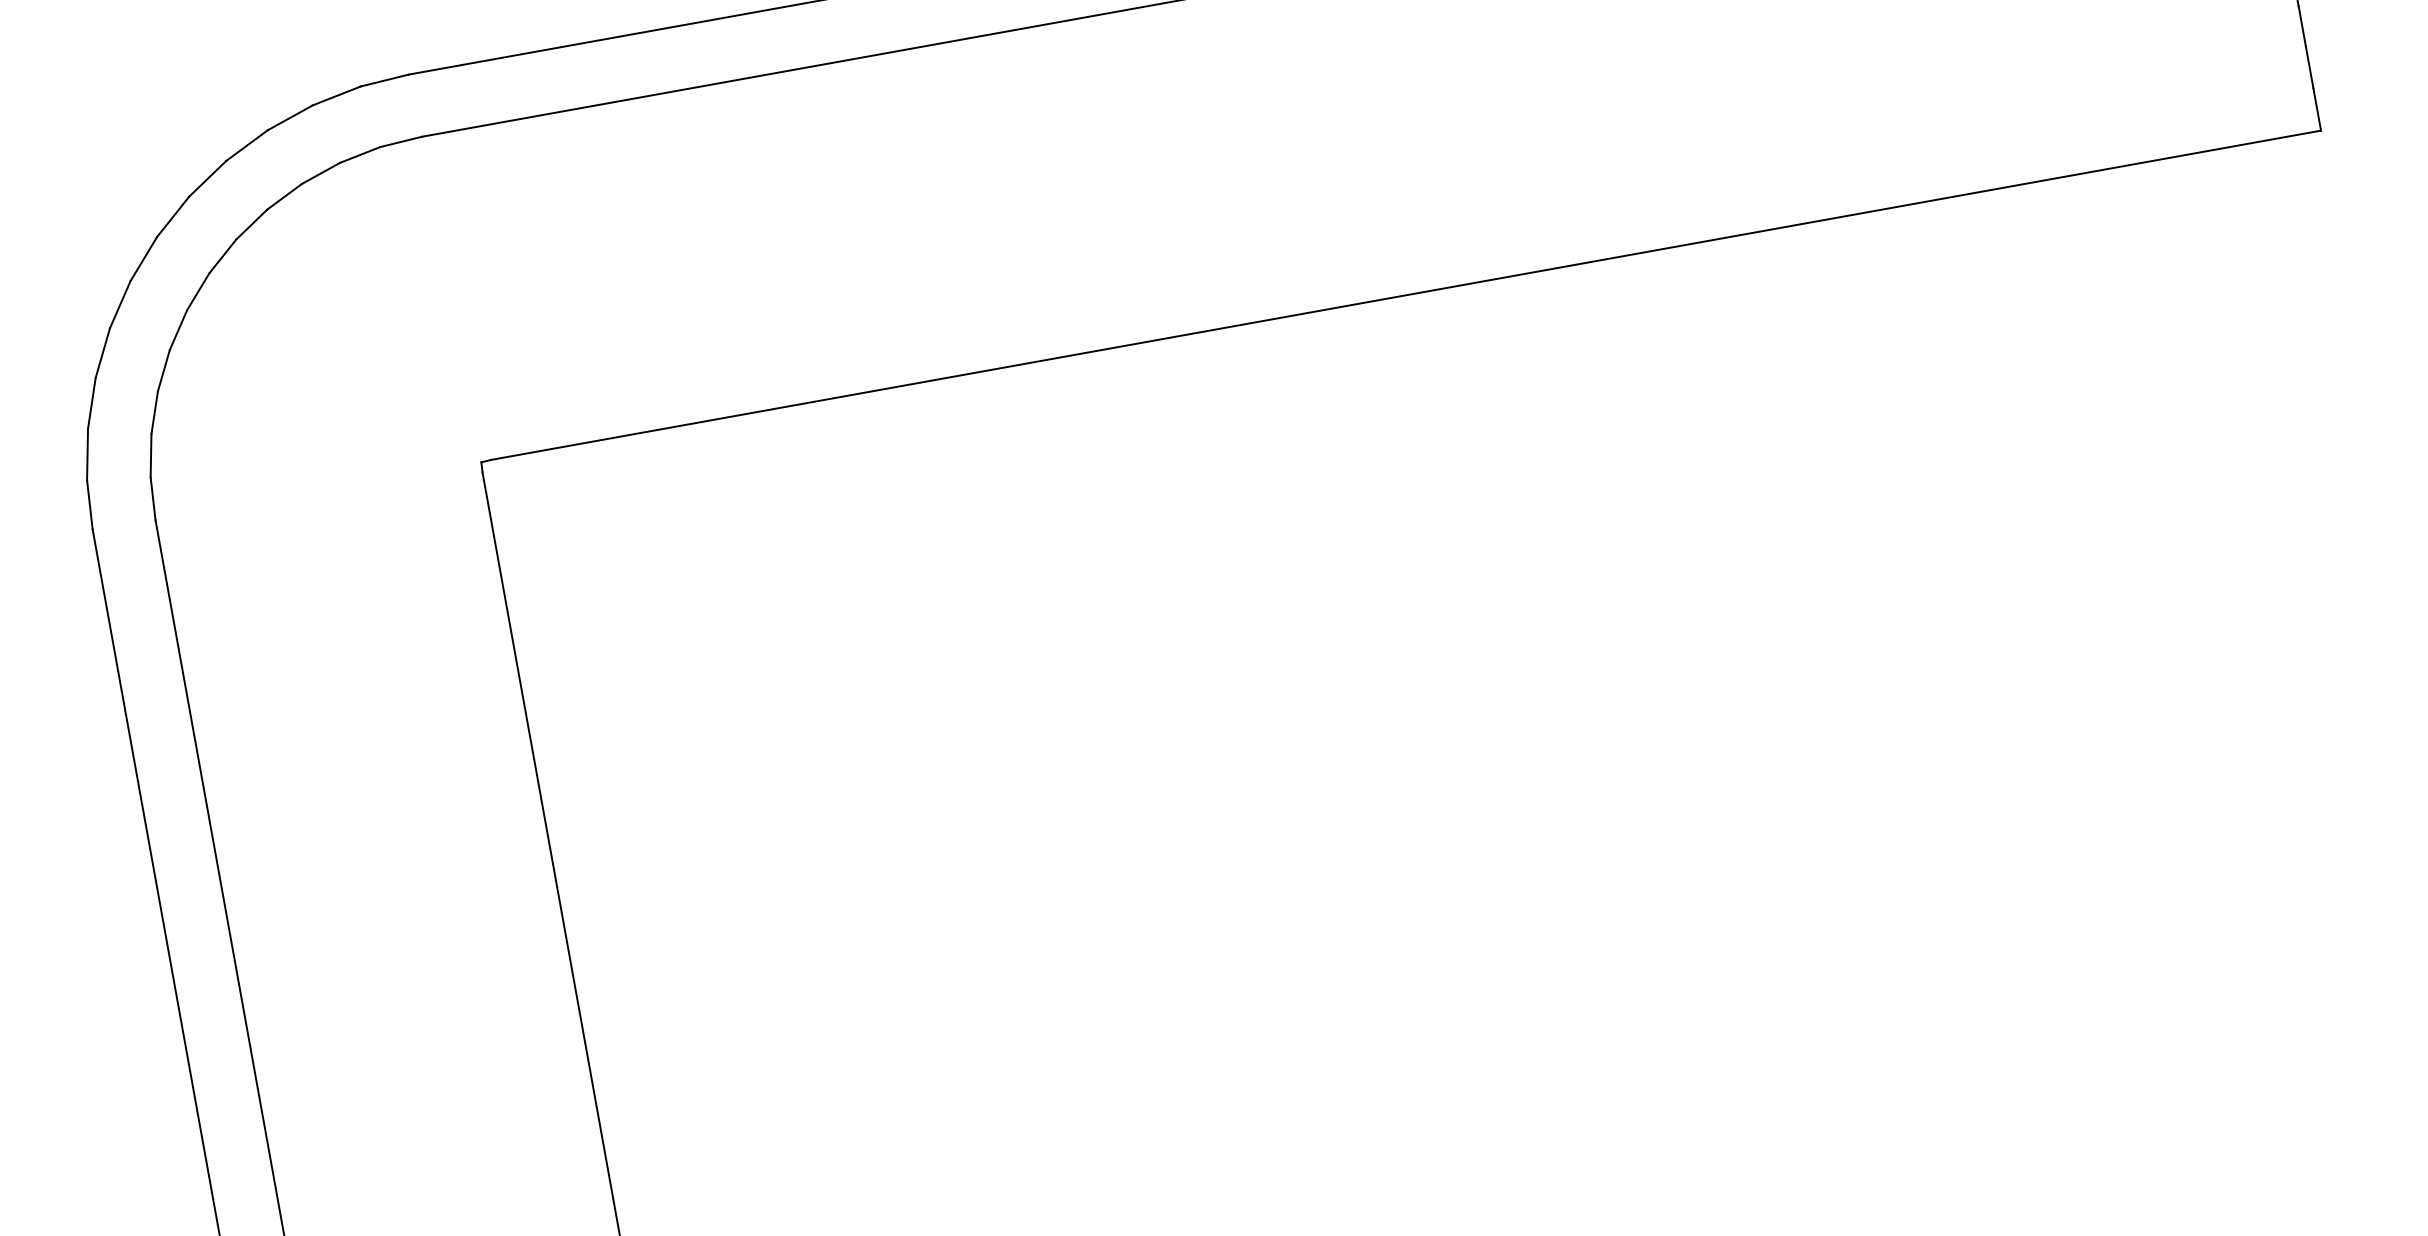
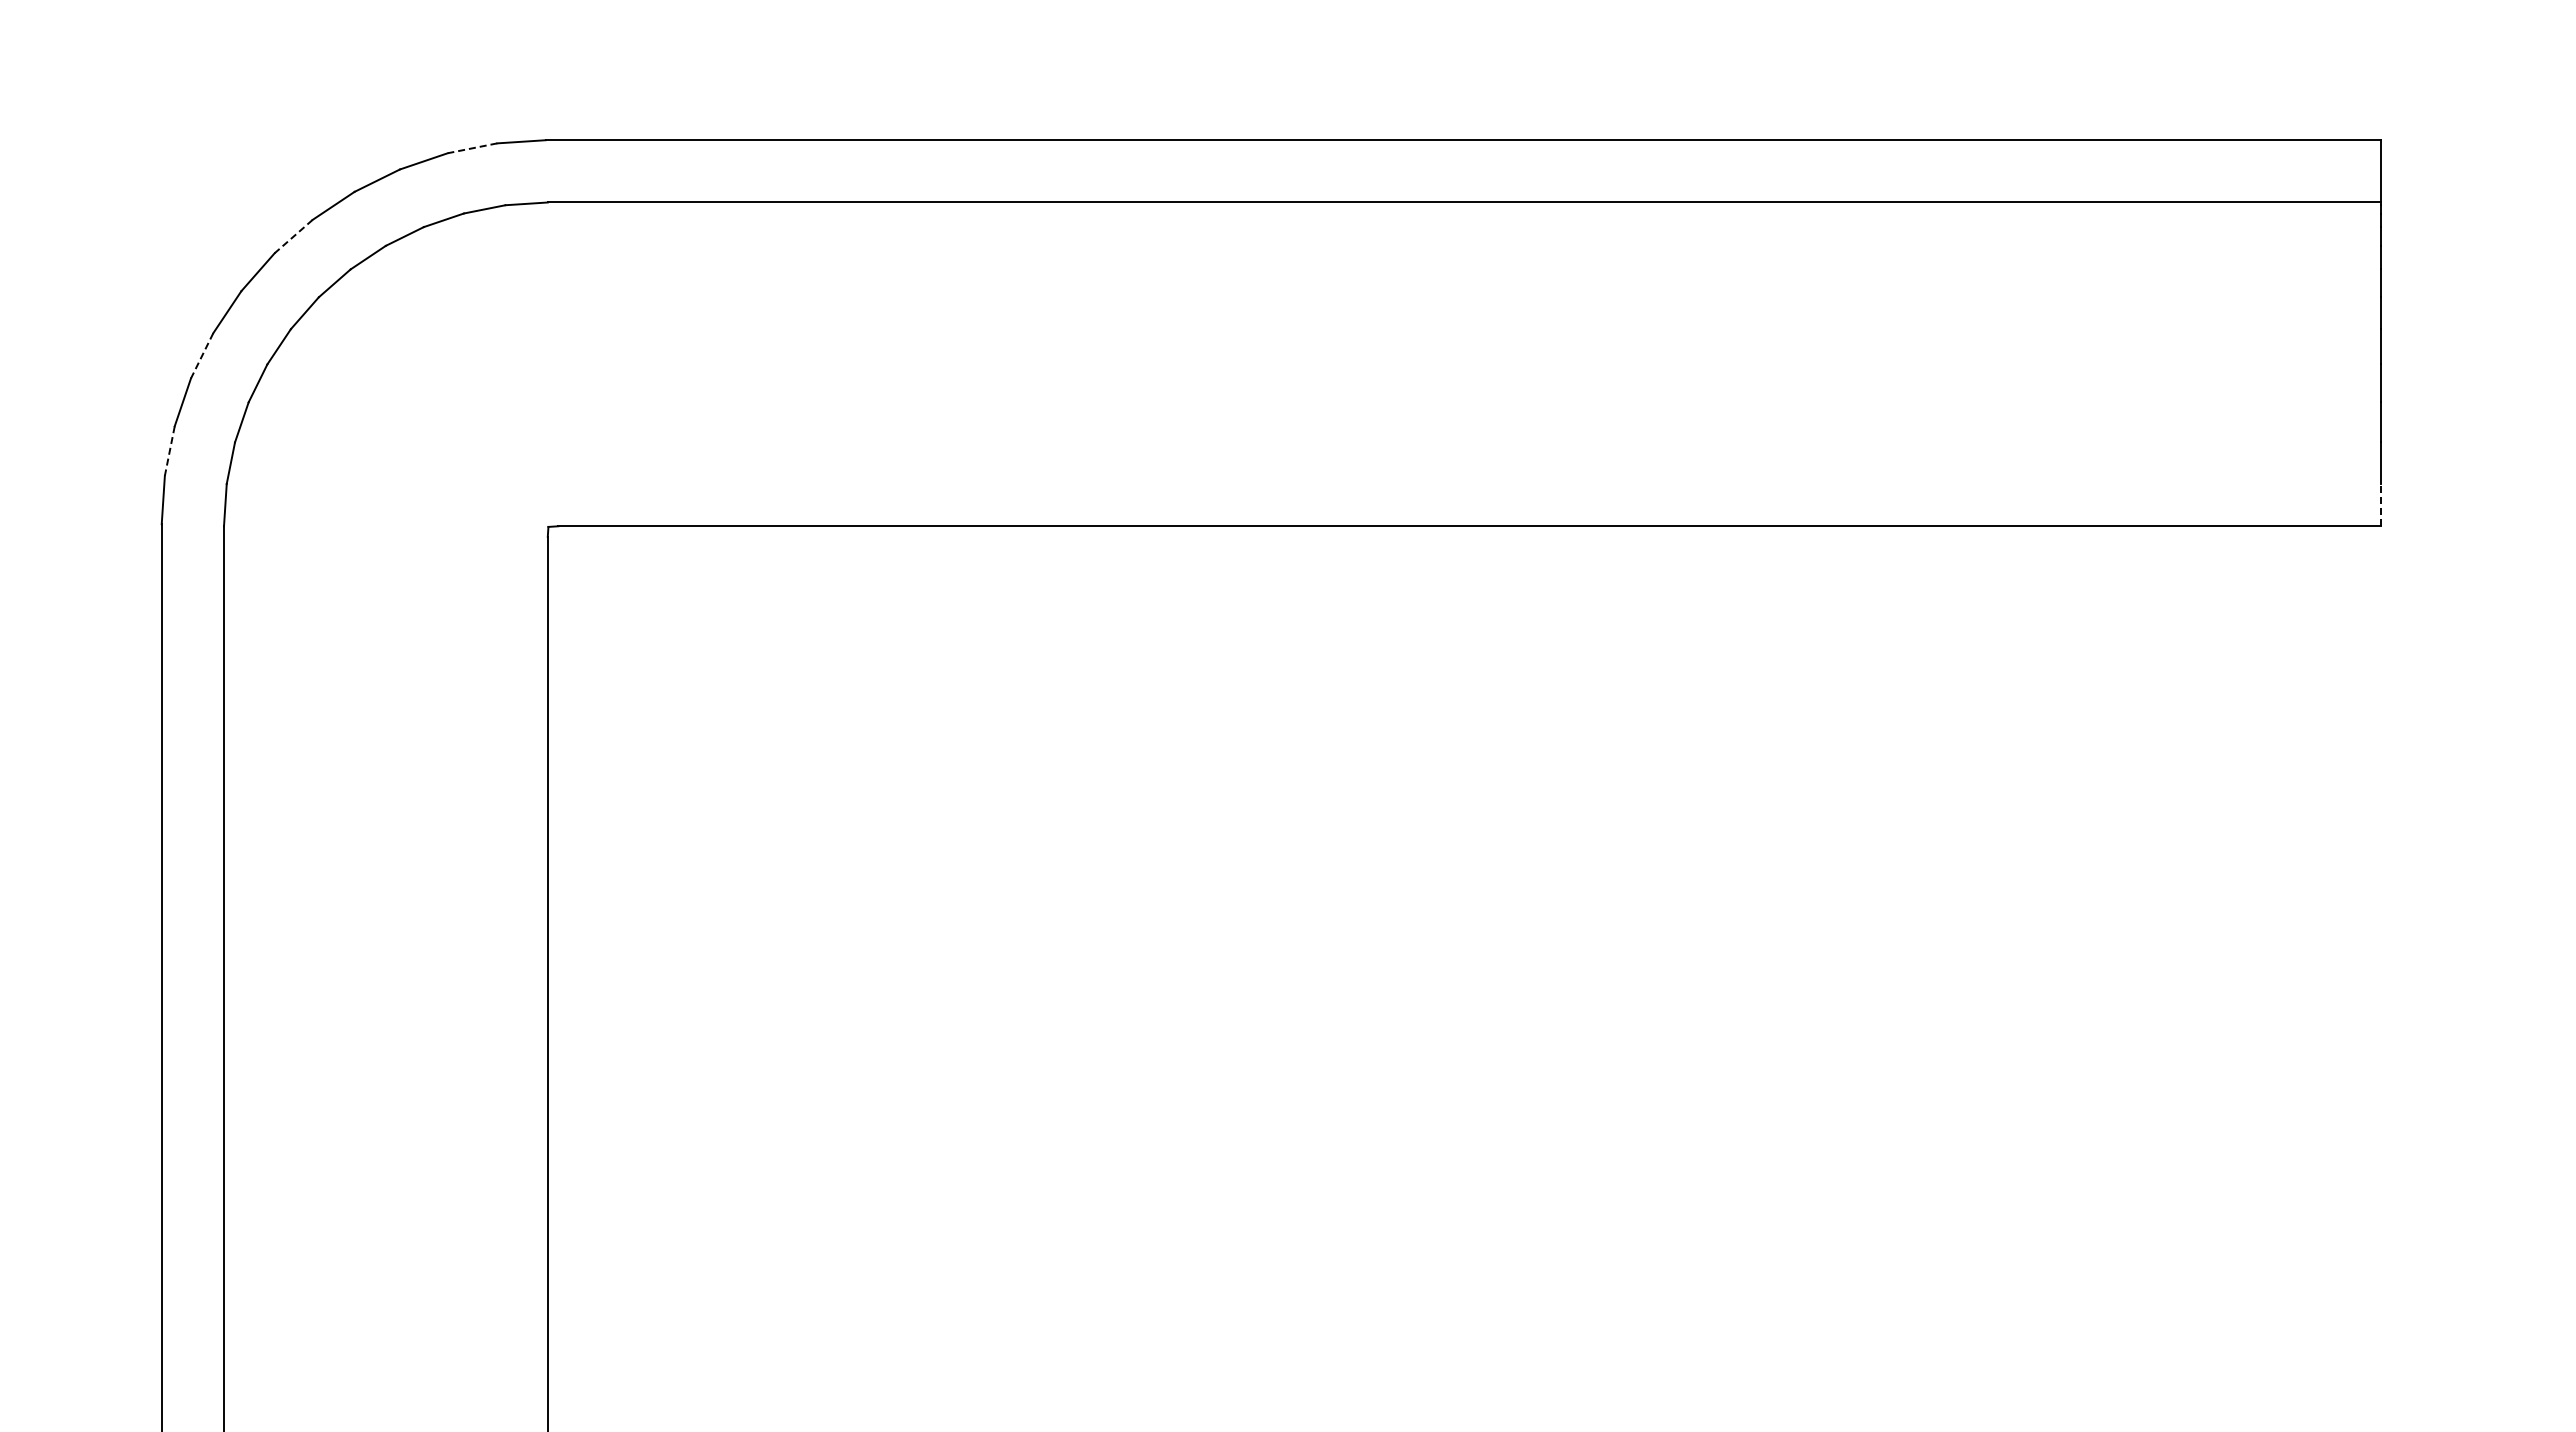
line: (336, 96) -> (472, 148), solid -> dashed
line: (2316, 108) -> (2380, 504), solid -> dashed
line: (172, 216) -> (293, 236), solid -> dashed
line: (102, 353) -> (201, 356), solid -> dashed
line: (87, 455) -> (169, 451), solid -> dashed

